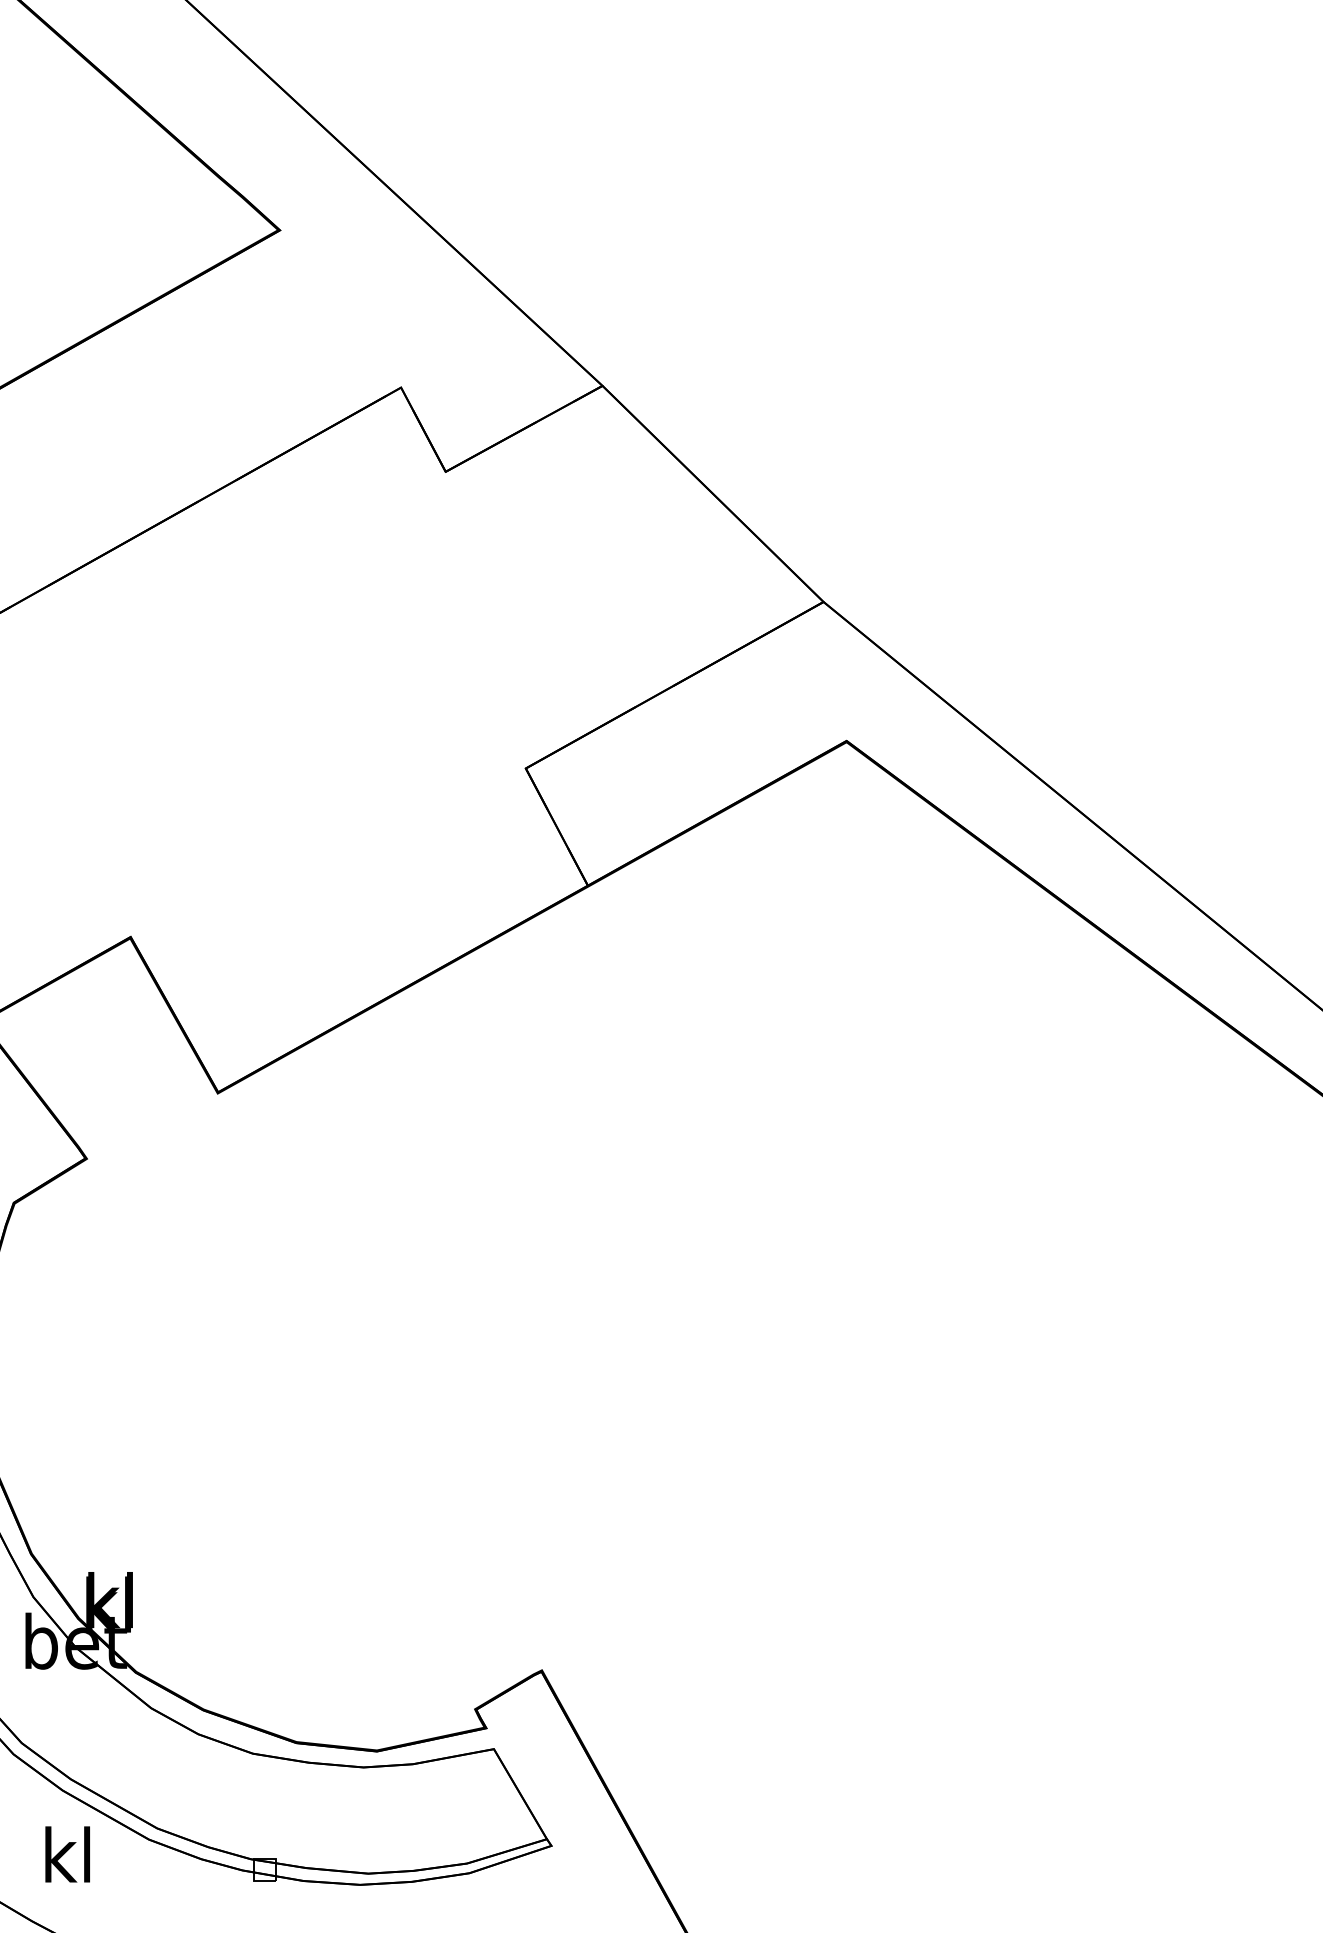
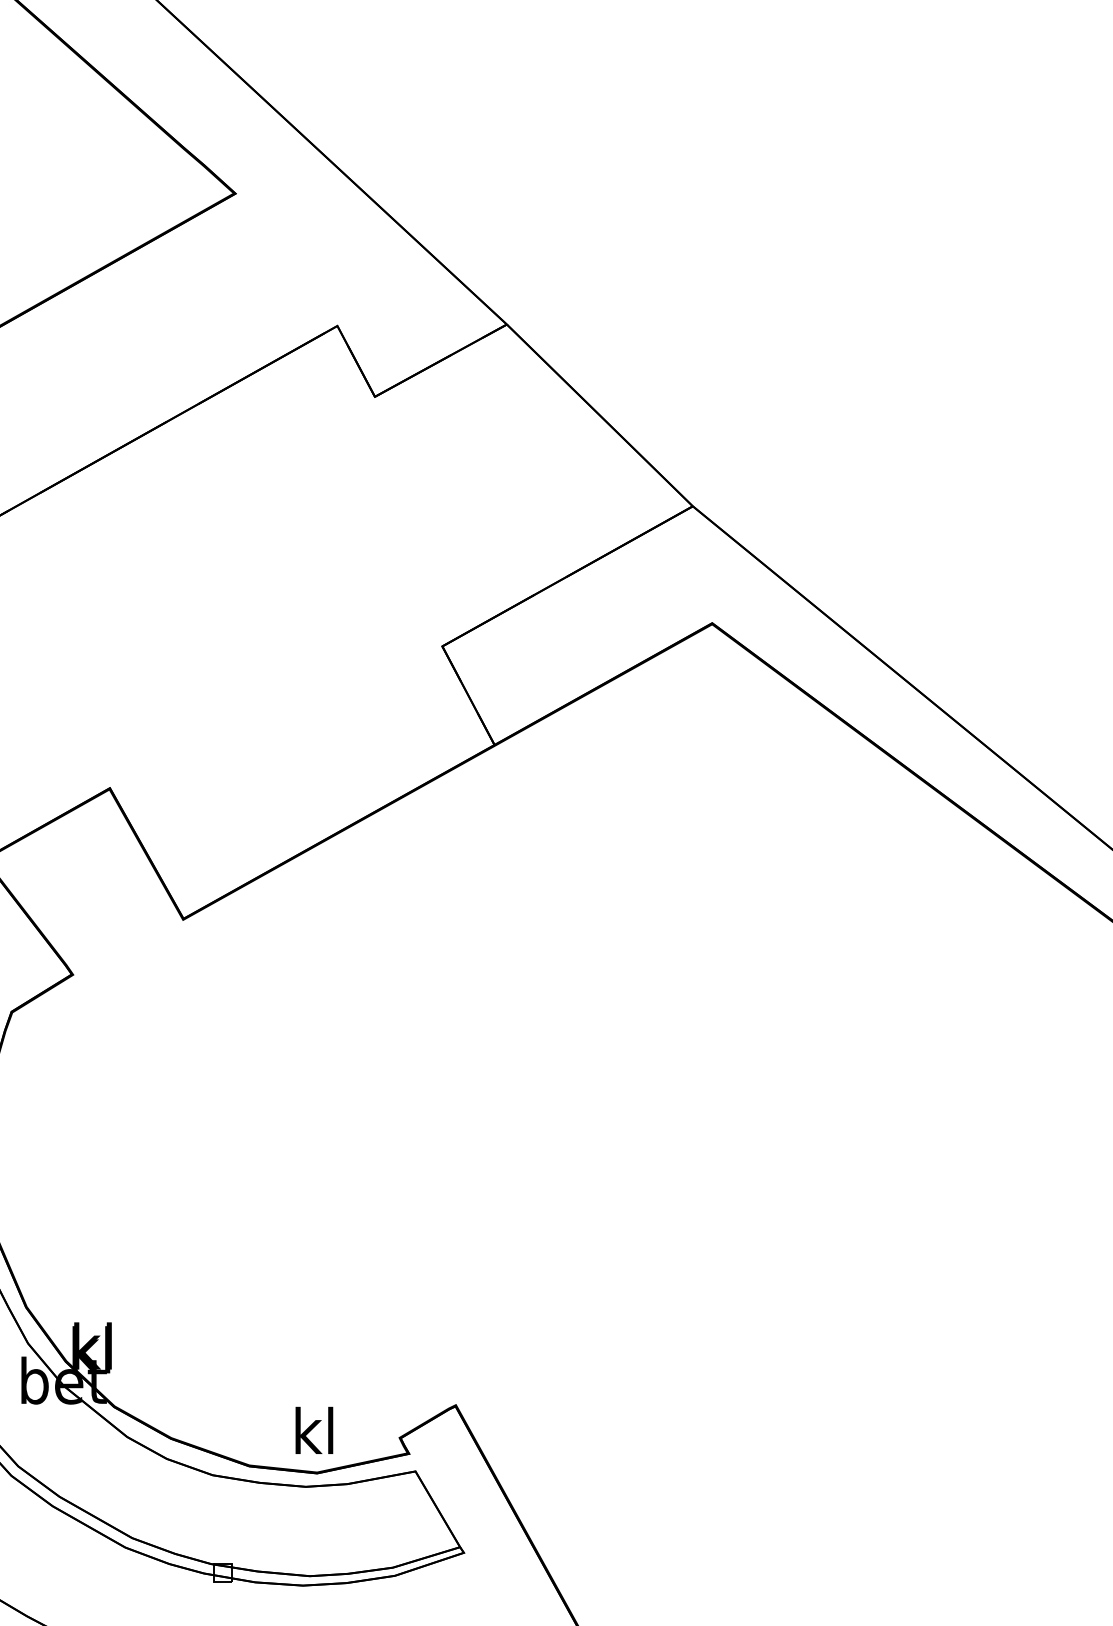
text: (67, 1854) -> (314, 1430), moved

